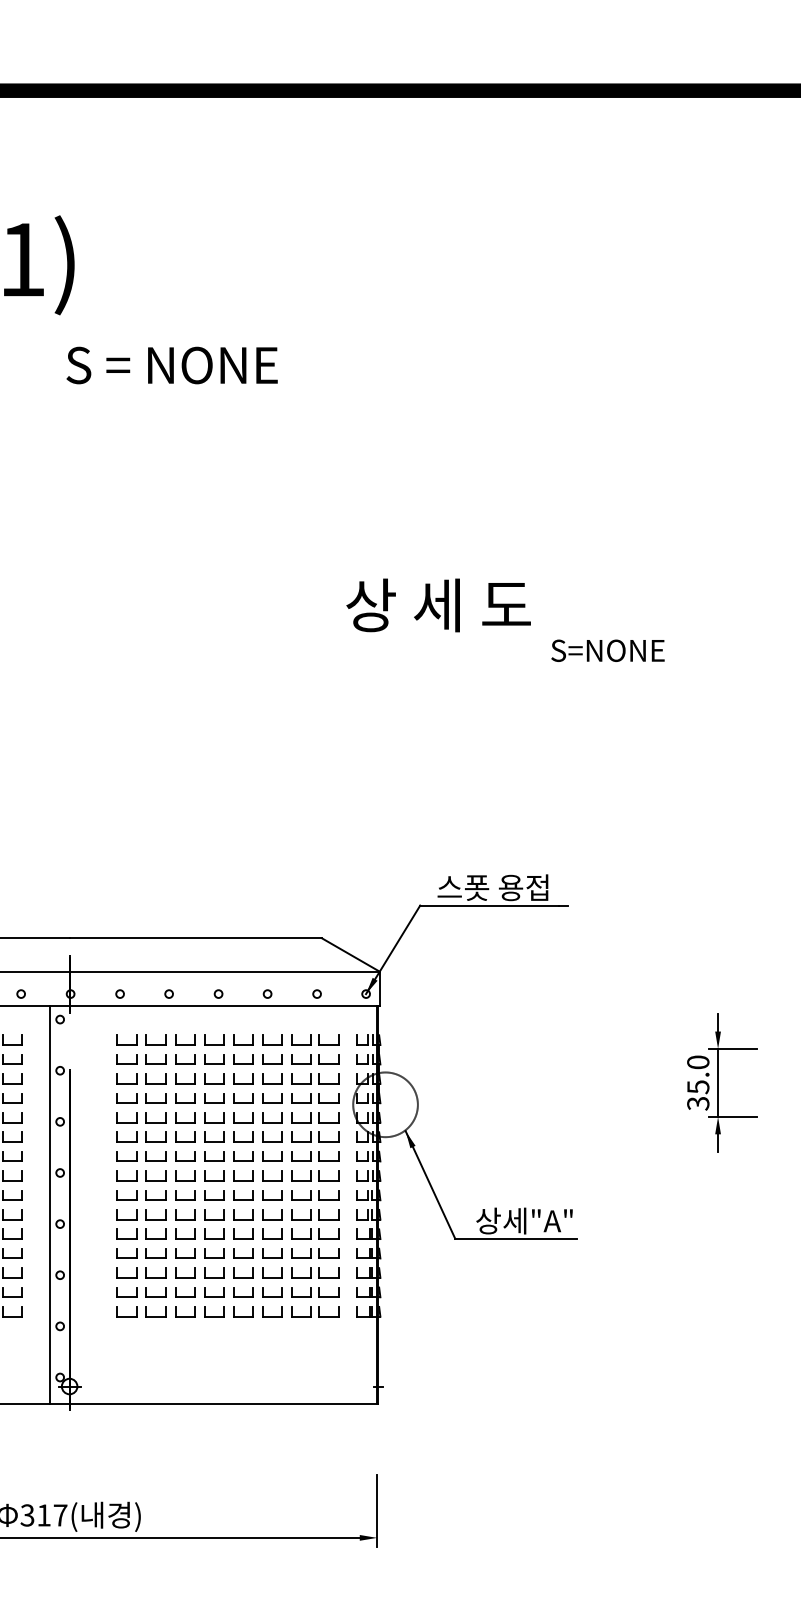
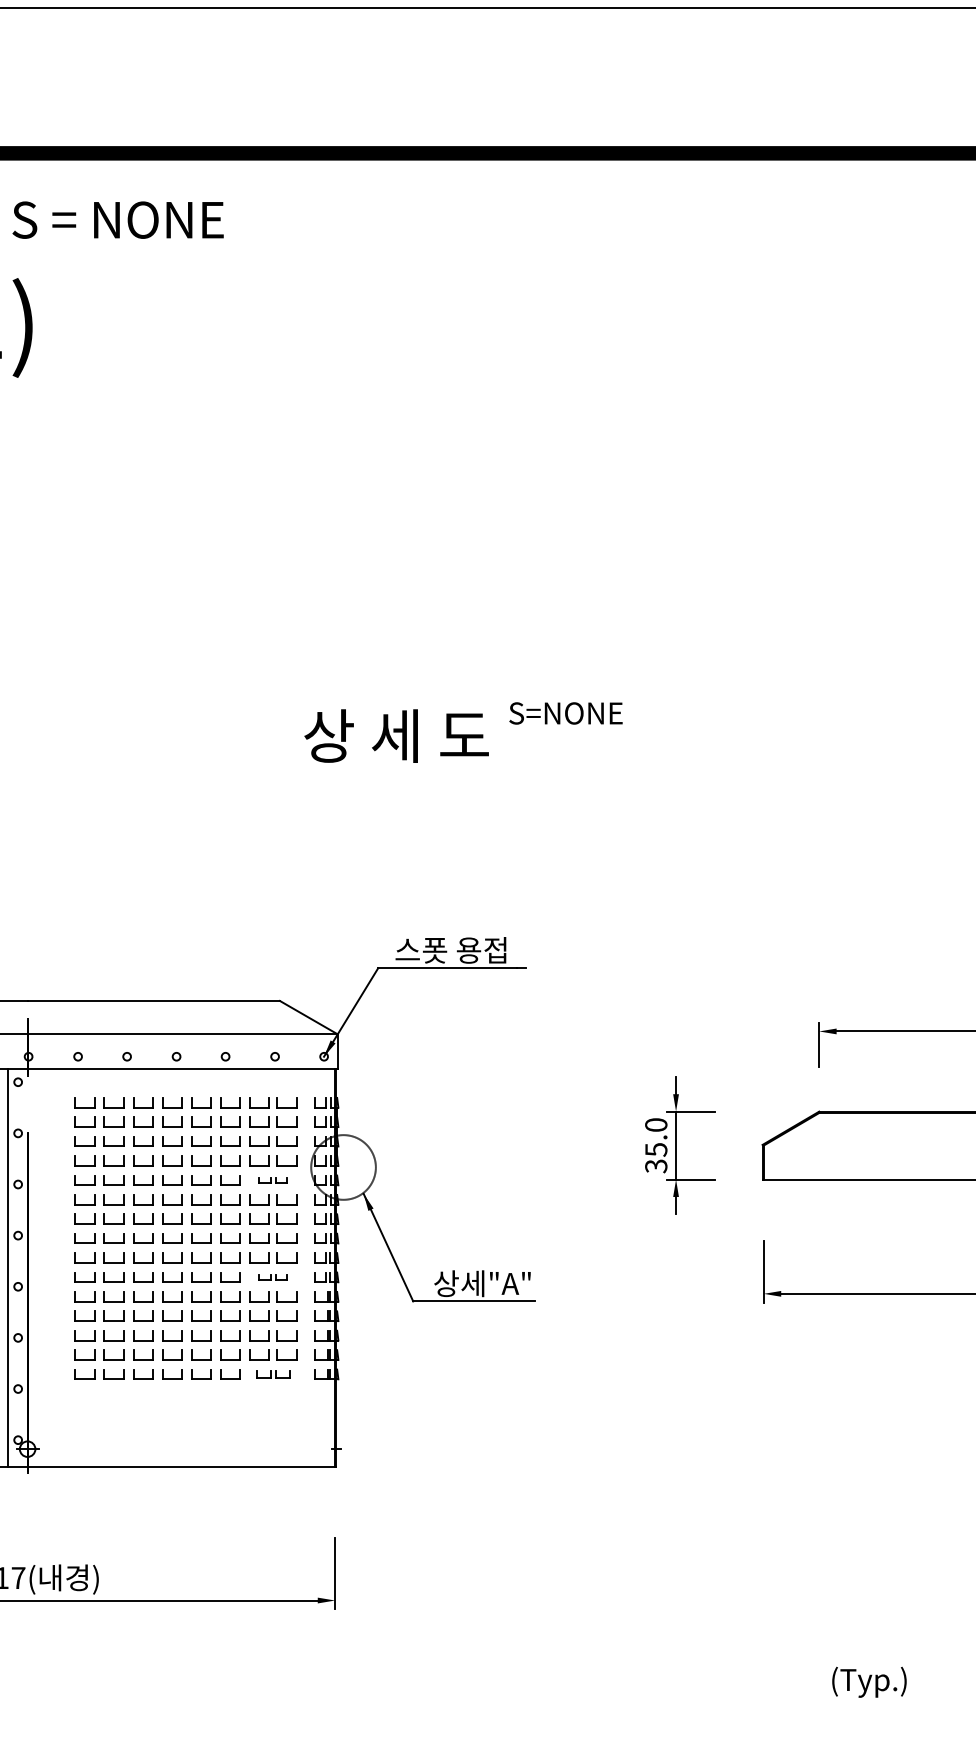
text: (171, 364) -> (117, 219), moved
text: (438, 604) -> (396, 735), moved
part: (315, 1117) -> (273, 1180), size x0.6
part: (315, 1214) -> (273, 1277), size x0.6
part: (315, 1311) -> (273, 1374), size x0.7

